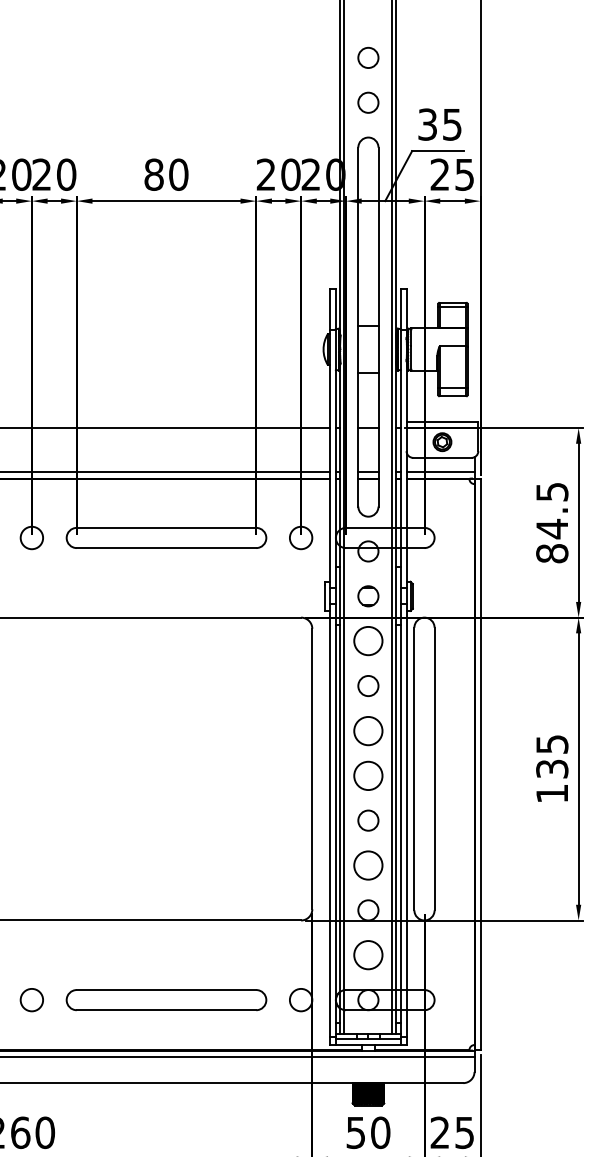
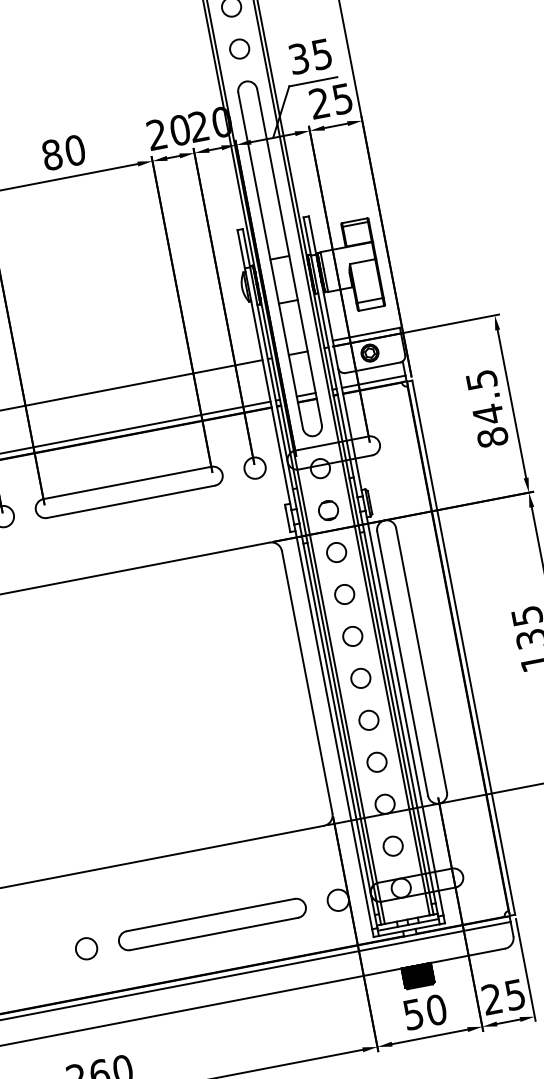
circle: (368, 641) -> (336, 552), size x0.71
circle: (368, 730) -> (352, 636), size x0.71
circle: (368, 775) -> (360, 678), size x0.71
circle: (368, 865) -> (377, 762), size x0.71
circle: (368, 955) -> (393, 846), size x0.71

